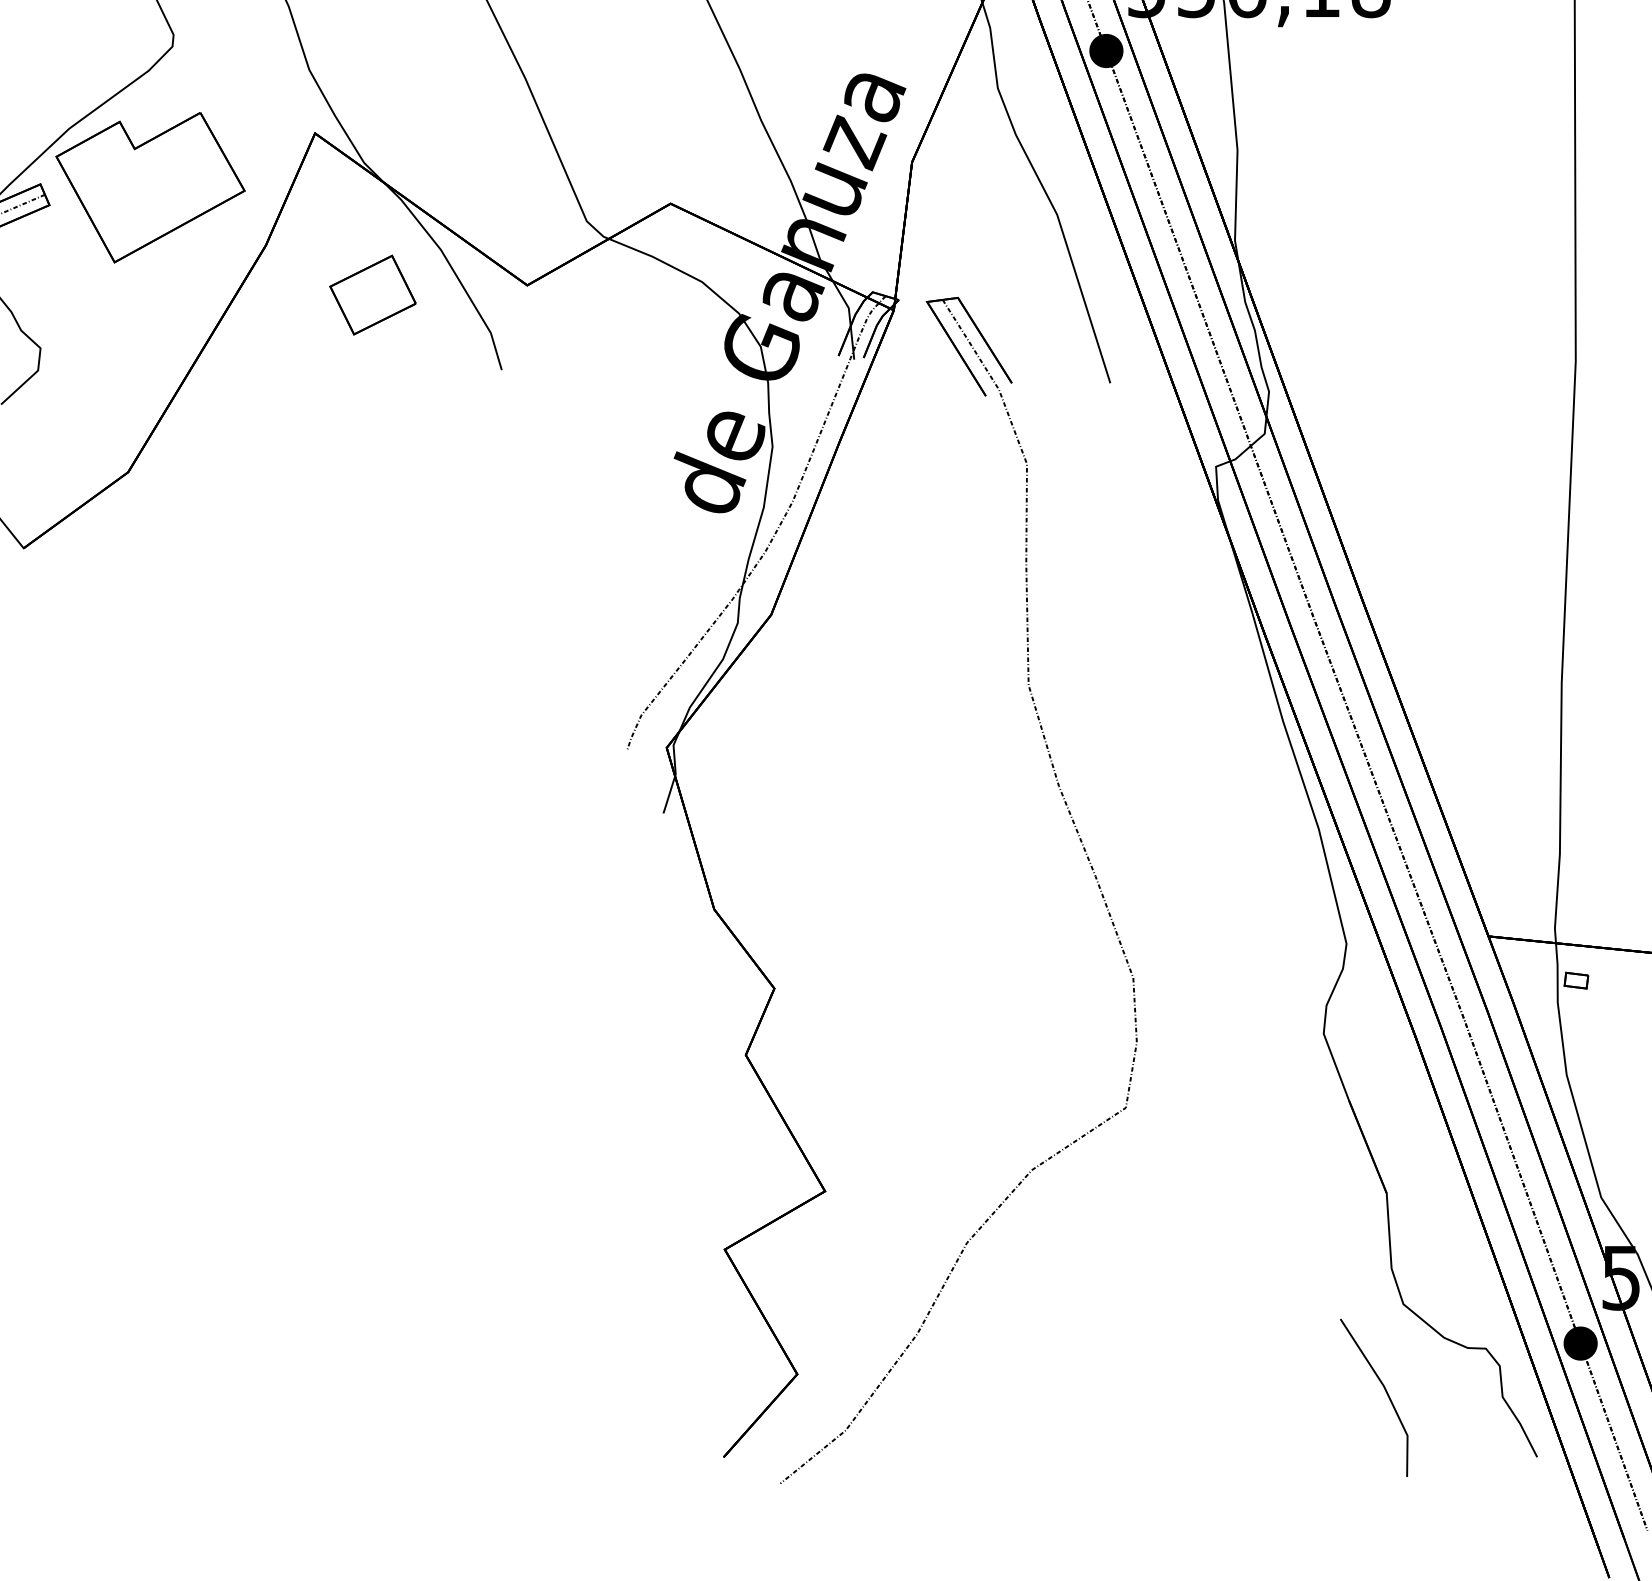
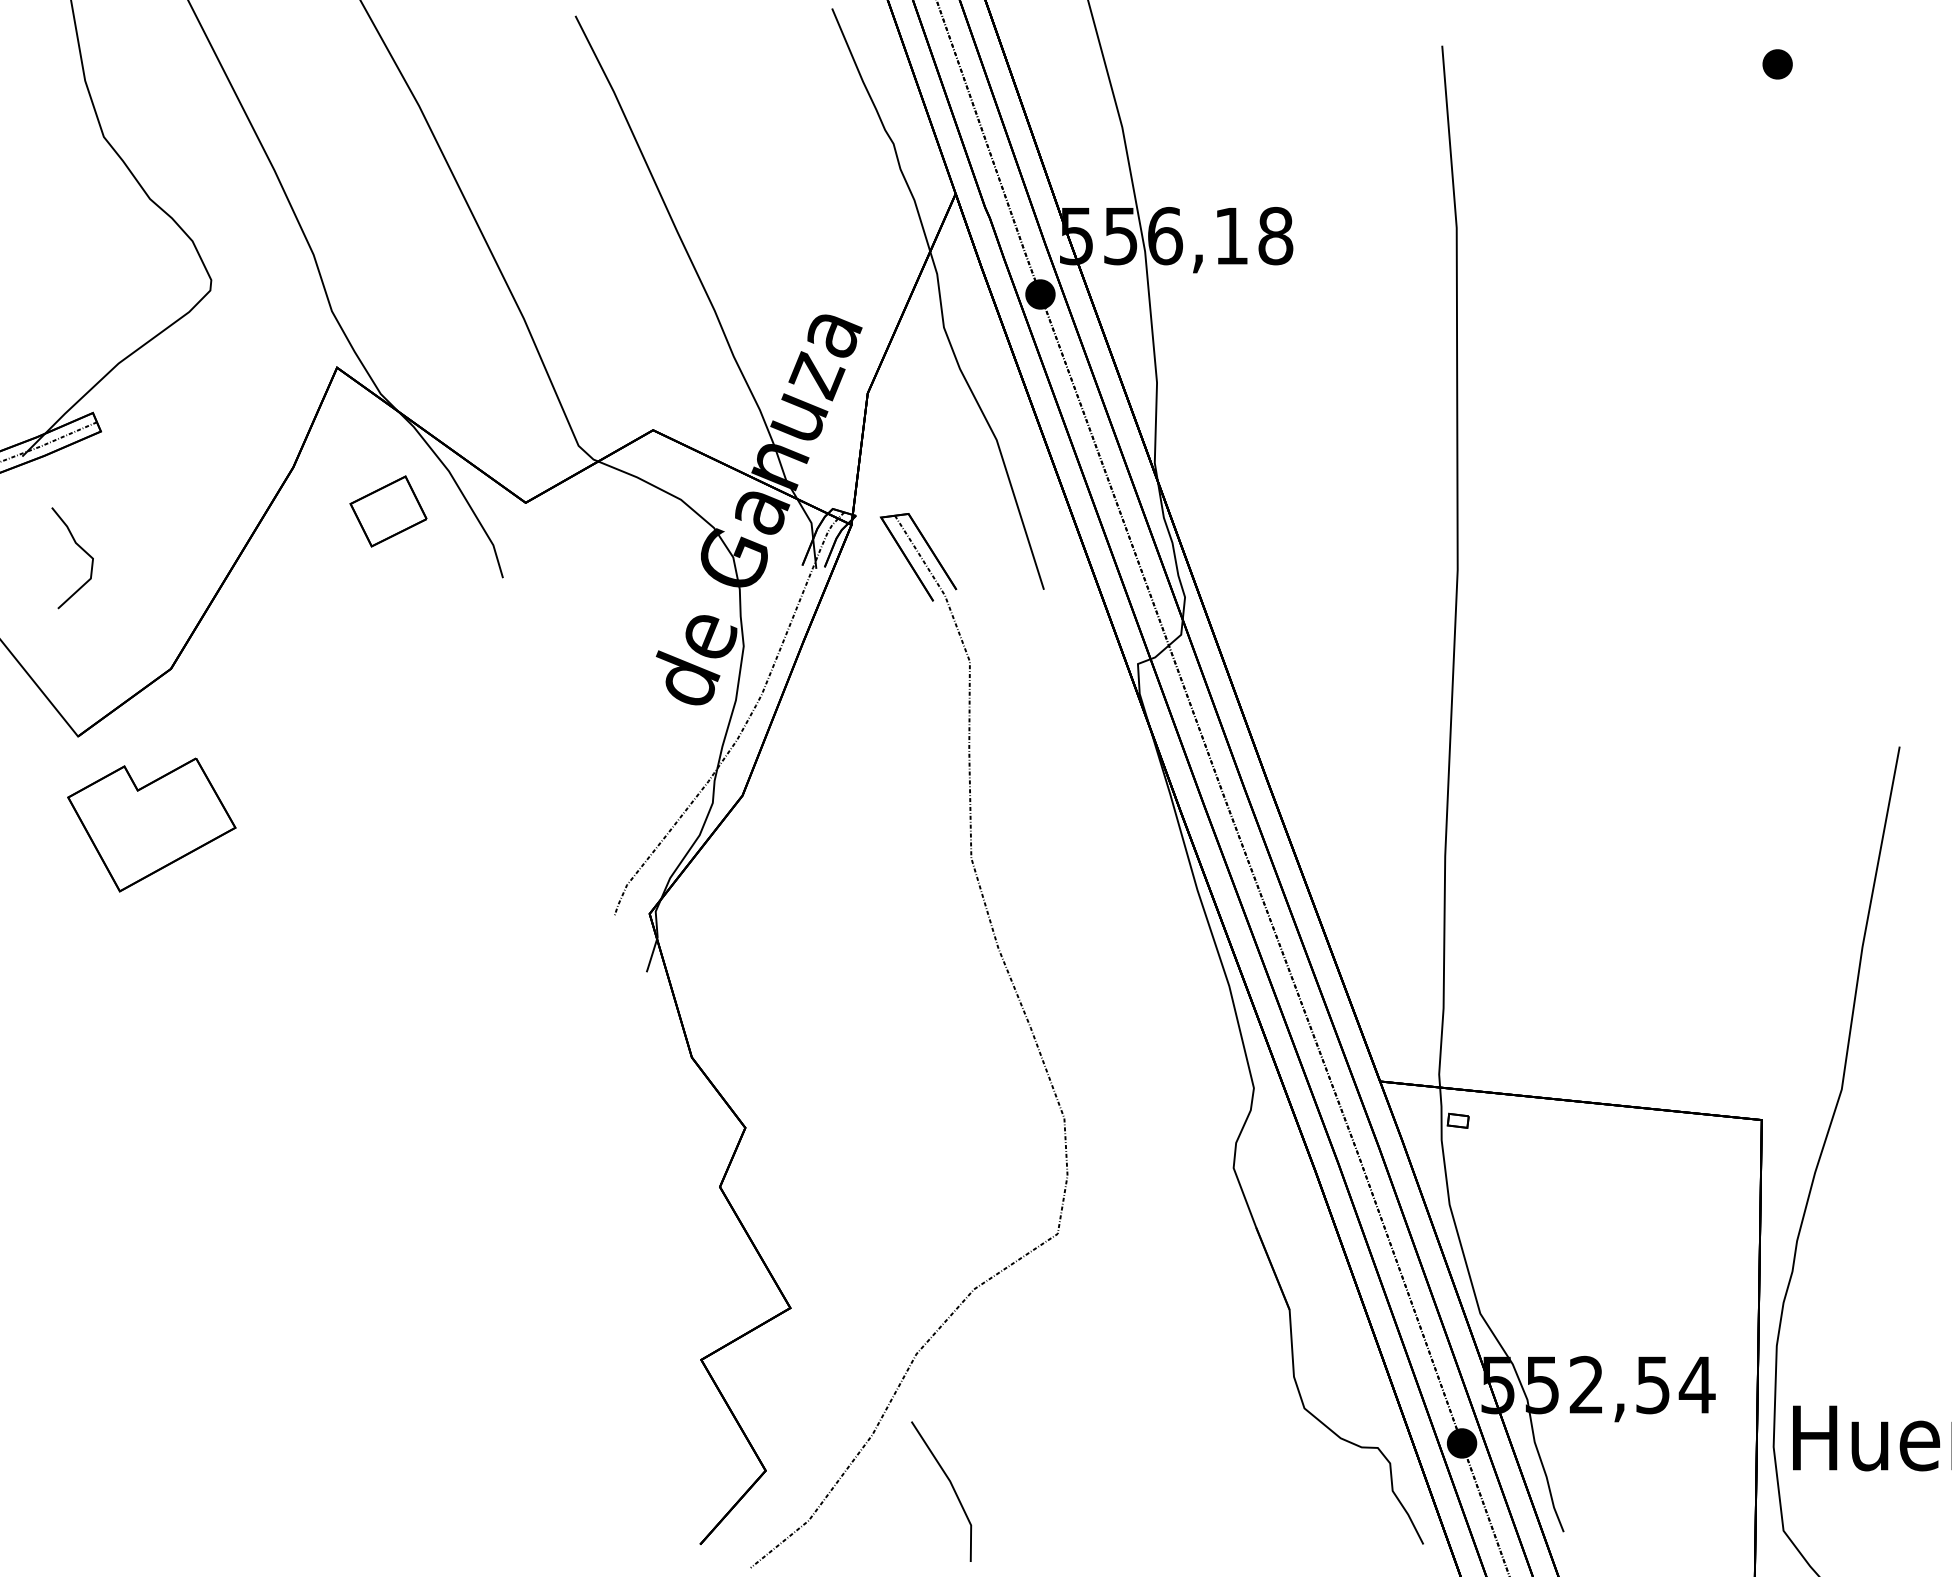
part: (150, 187) -> (151, 824), moved
line: (1385, 1392) -> (951, 1486), moved

